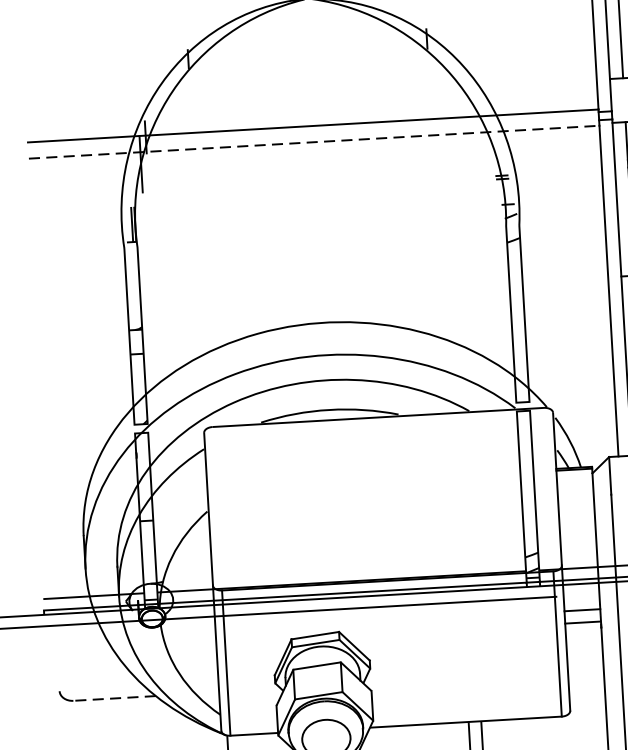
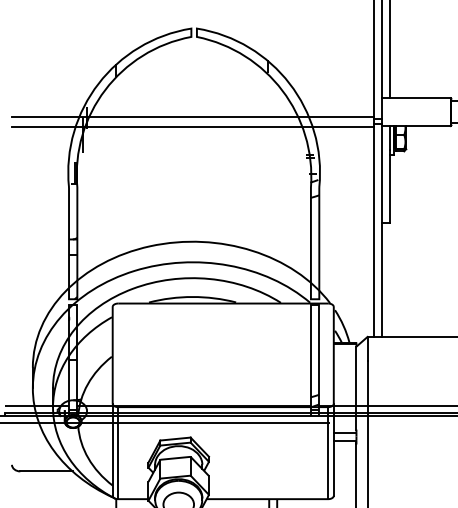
line: (313, 142) -> (192, 127), dashed -> solid
line: (113, 698) -> (45, 471), dashed -> solid

